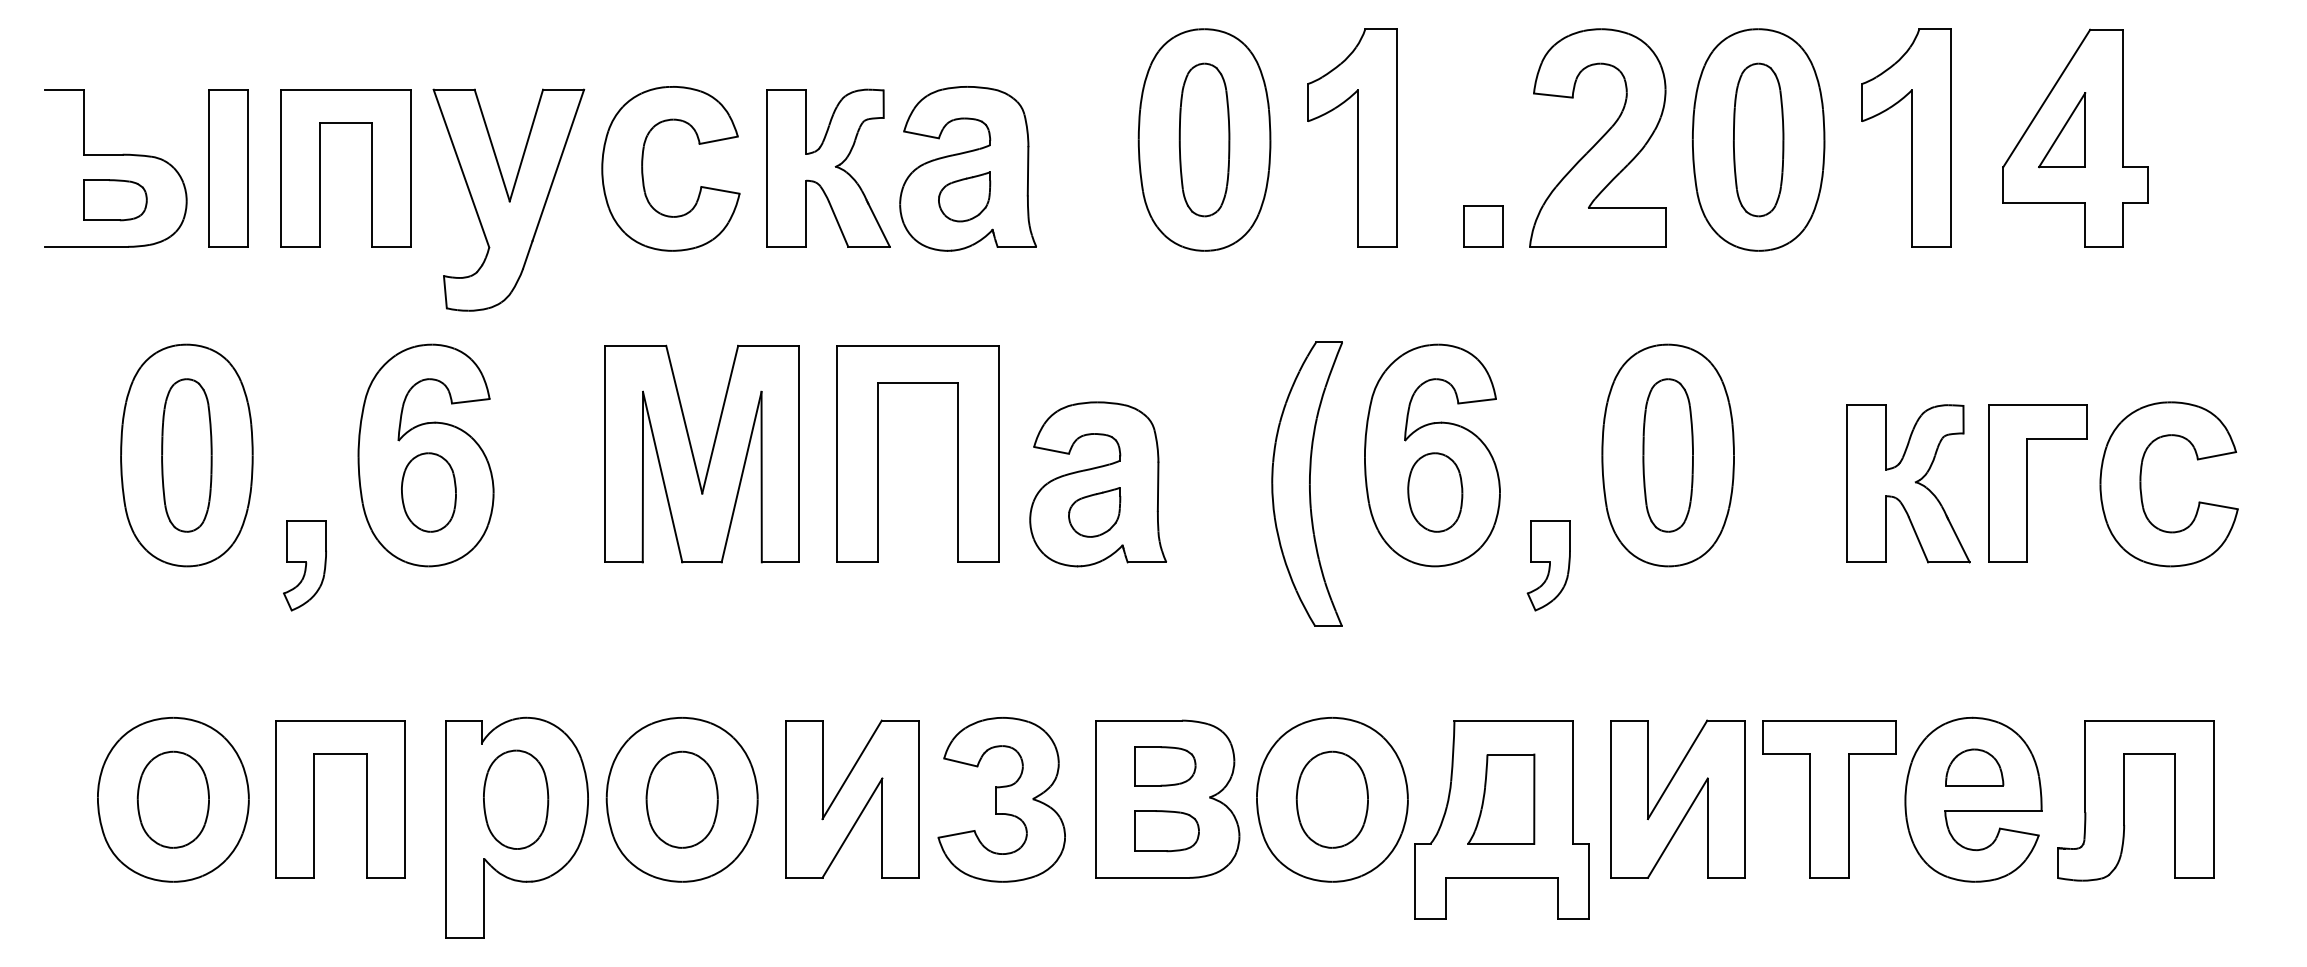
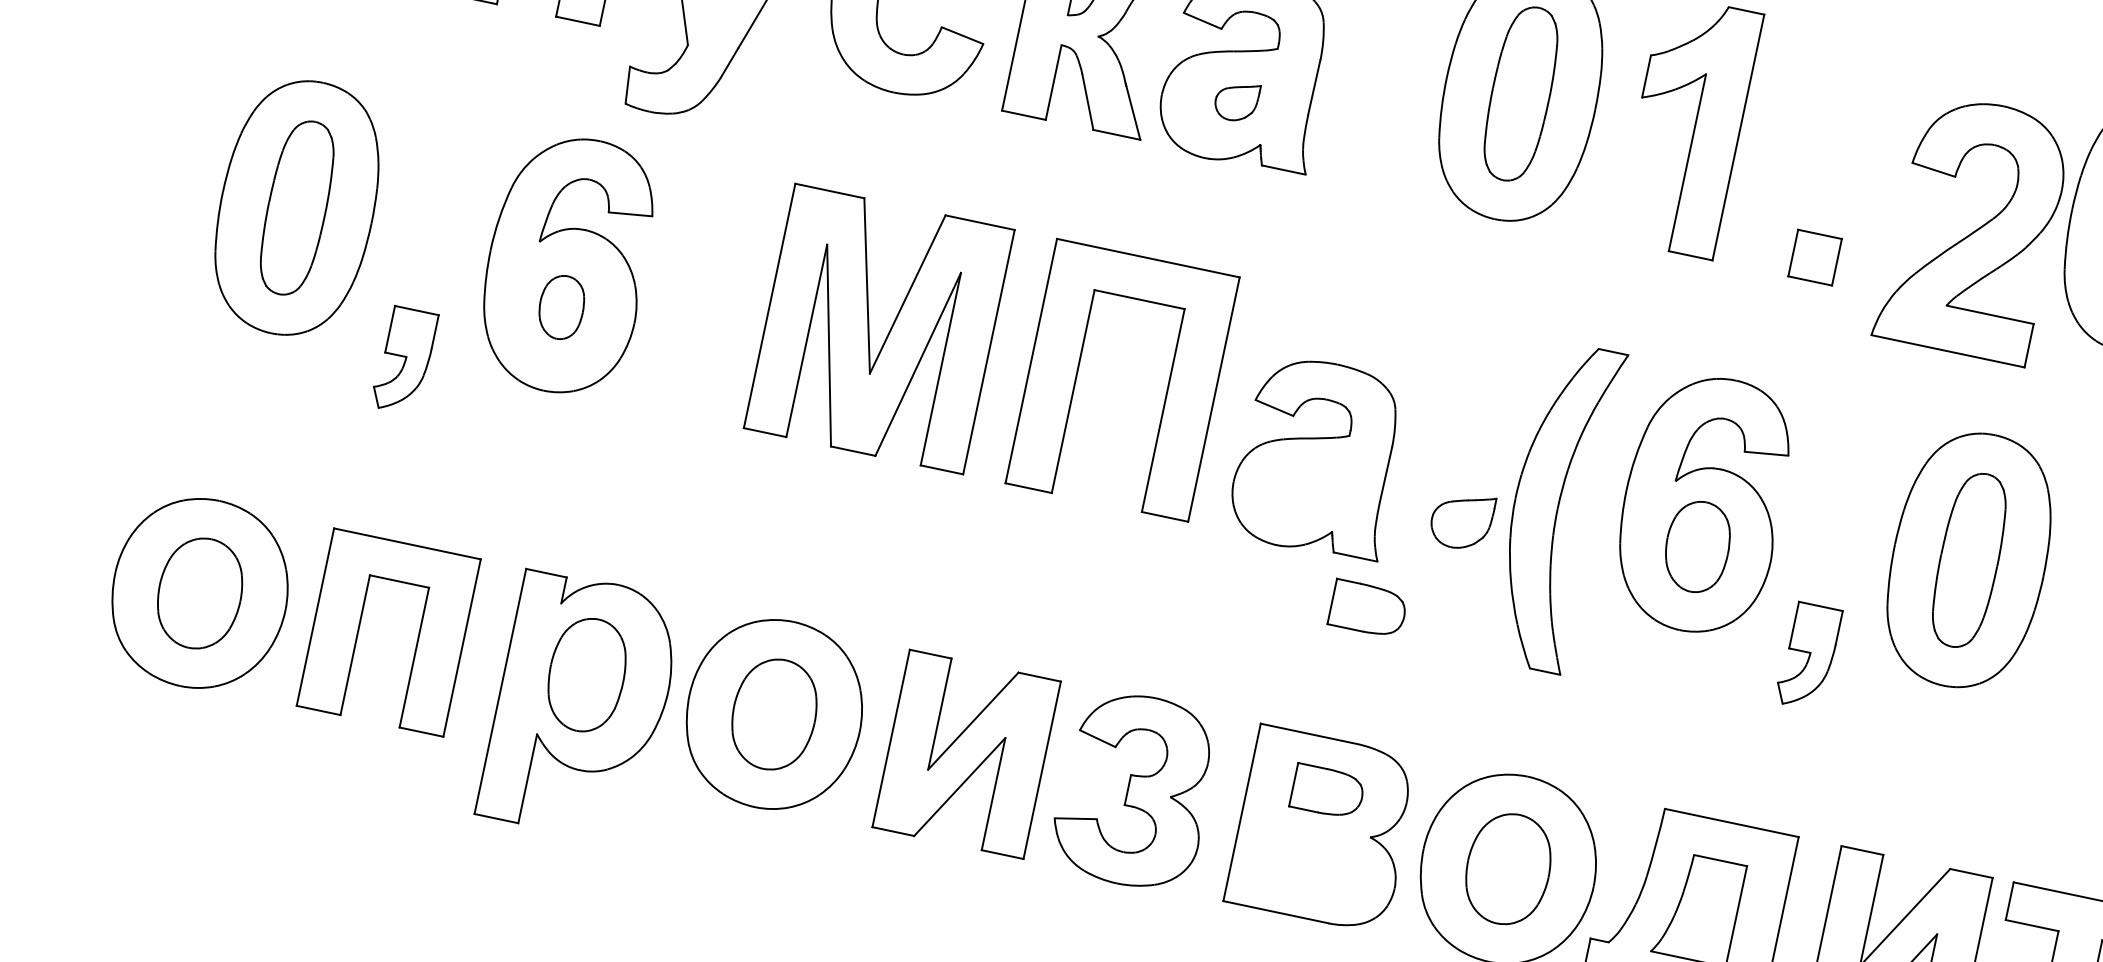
part: (1597, 137) -> (1973, 227), moved
part: (964, 196) -> (1236, 100), size x0.7
part: (428, 492) -> (561, 307), size x0.7
part: (1094, 512) -> (1461, 520), moved
part: (1166, 831) -> (1367, 609), moved

